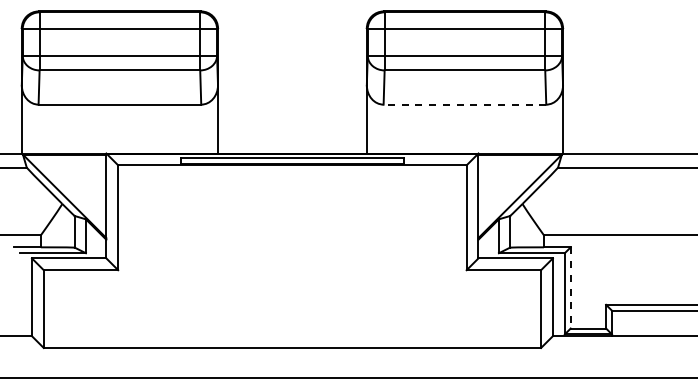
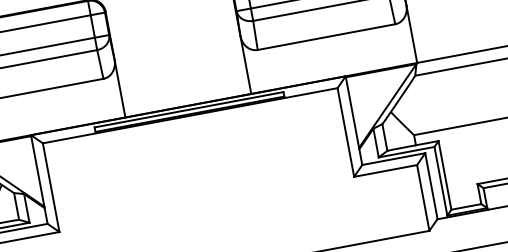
line: (464, 104) -> (326, 37), dashed -> solid
line: (570, 287) -> (444, 175), dashed -> solid

